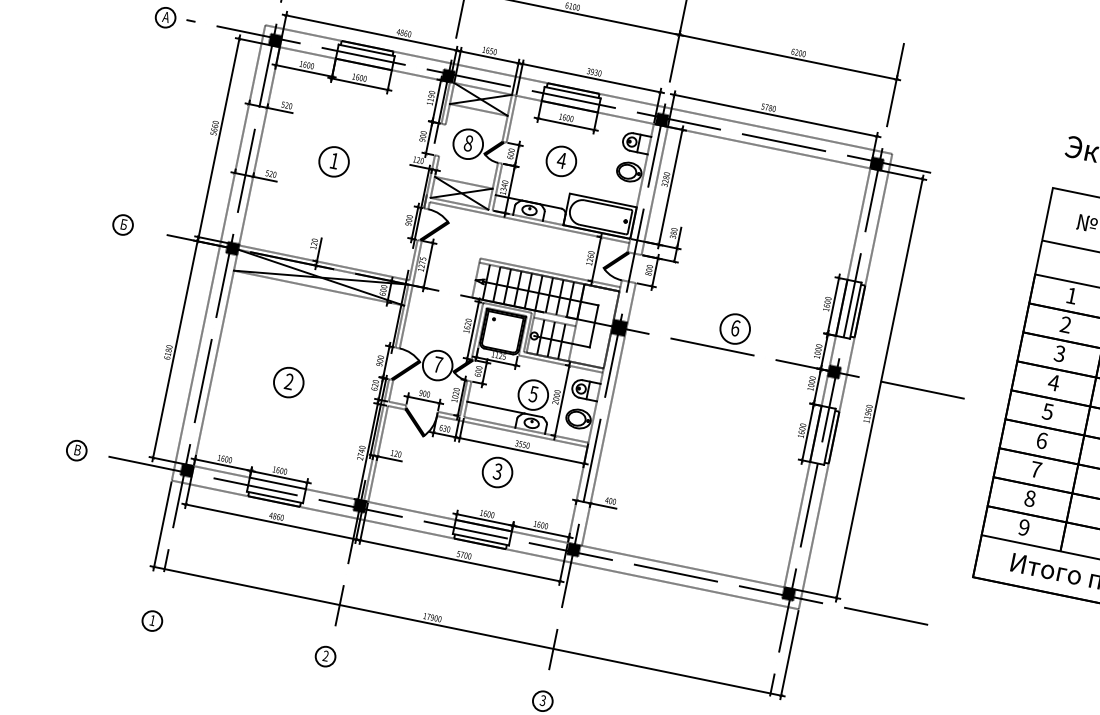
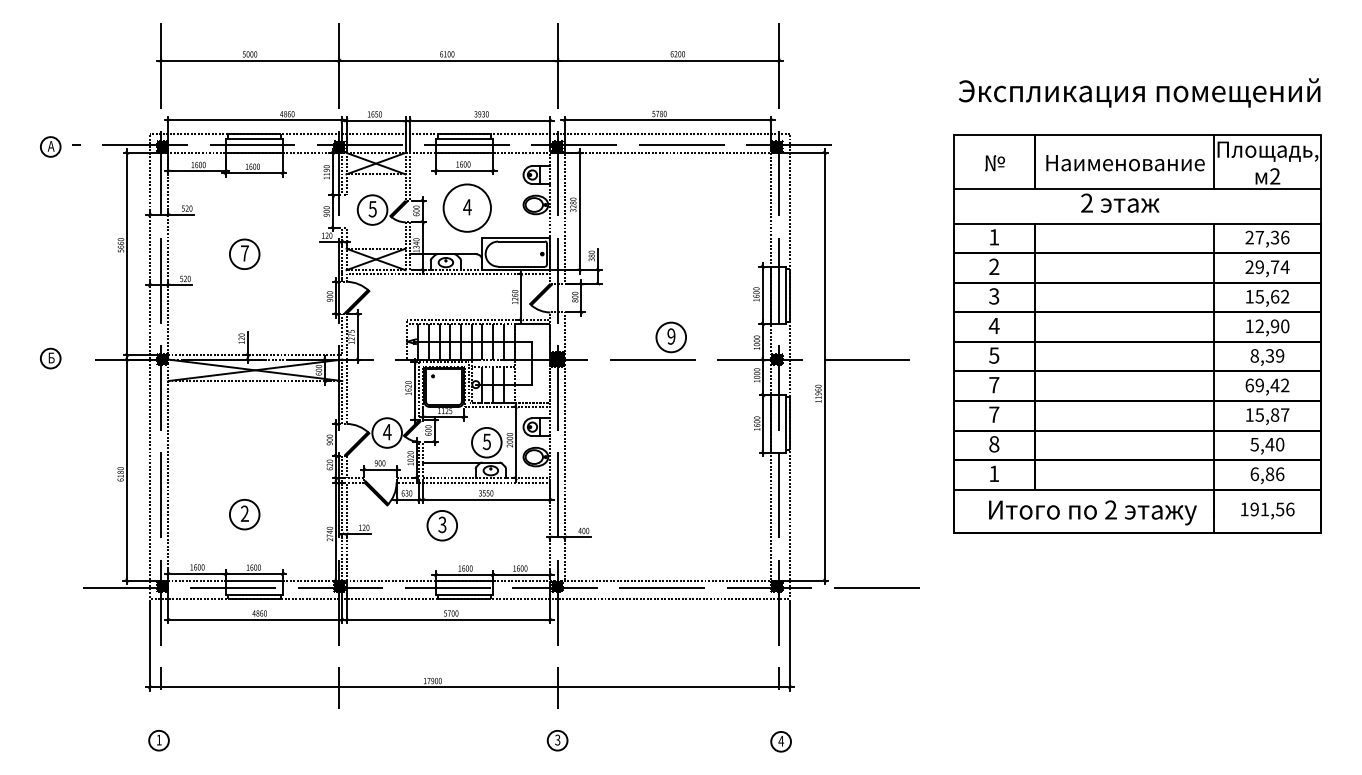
text: (468, 143) -> (372, 209), 8 -> 5
circle: (561, 160) -> (467, 207), size x1.6
text: (334, 161) -> (244, 253), 1 -> 7
text: (735, 328) -> (671, 336), 6 -> 9
text: (438, 365) -> (387, 432), 7 -> 4
part: (288, 382) -> (244, 514), moved
text: (1042, 440) -> (994, 384), 6 -> 7
part: (76, 450) -> (50, 588), removed
part: (496, 472) -> (441, 525), moved
text: (1024, 527) -> (994, 473), 9 -> 1
part: (325, 656) -> (335, 740), removed

